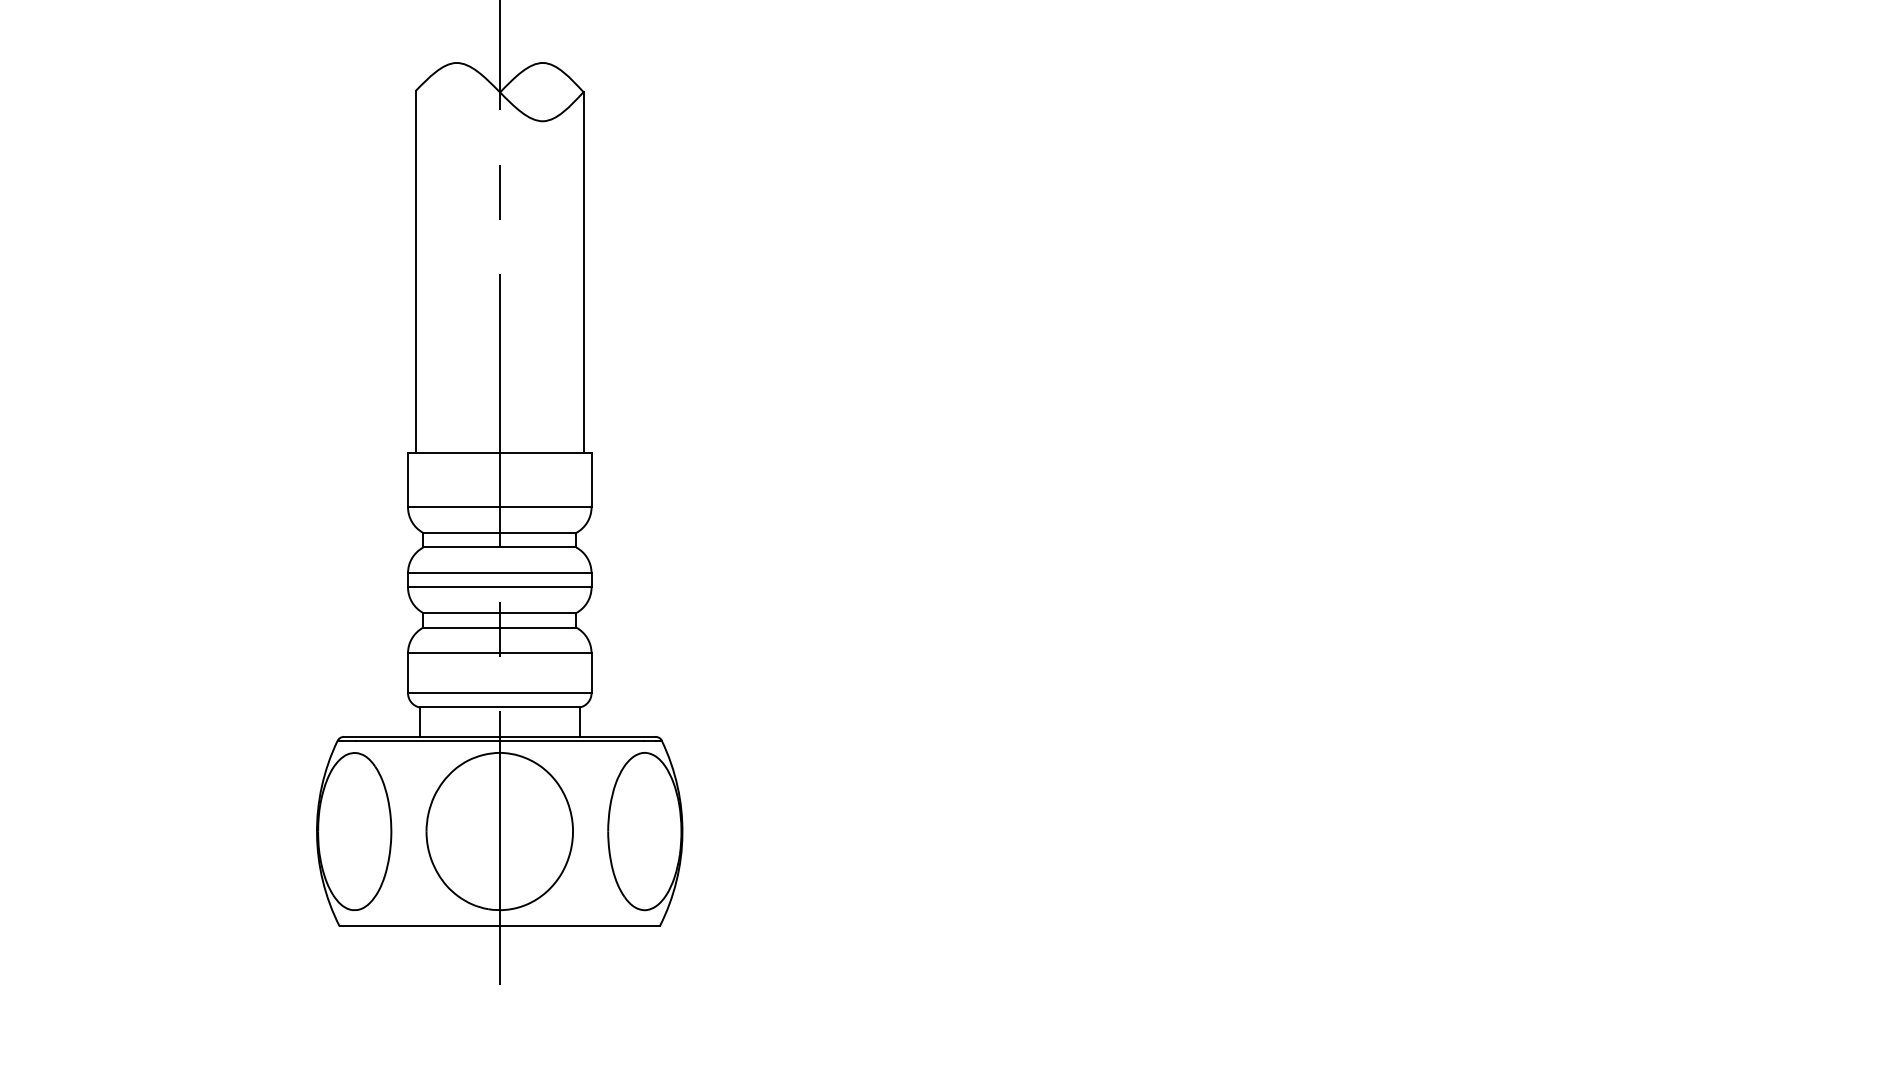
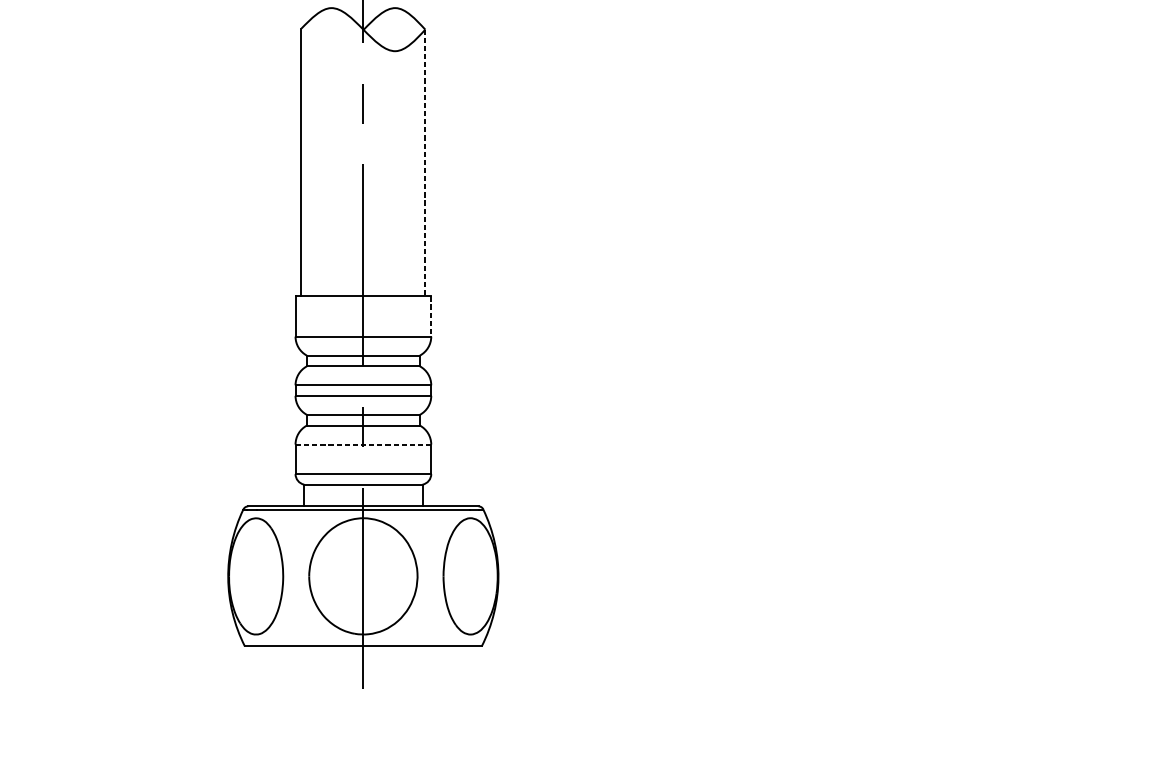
line: (583, 272) -> (425, 163), solid -> dashed
line: (591, 480) -> (431, 316), solid -> dashed
line: (499, 653) -> (363, 444), solid -> dashed

